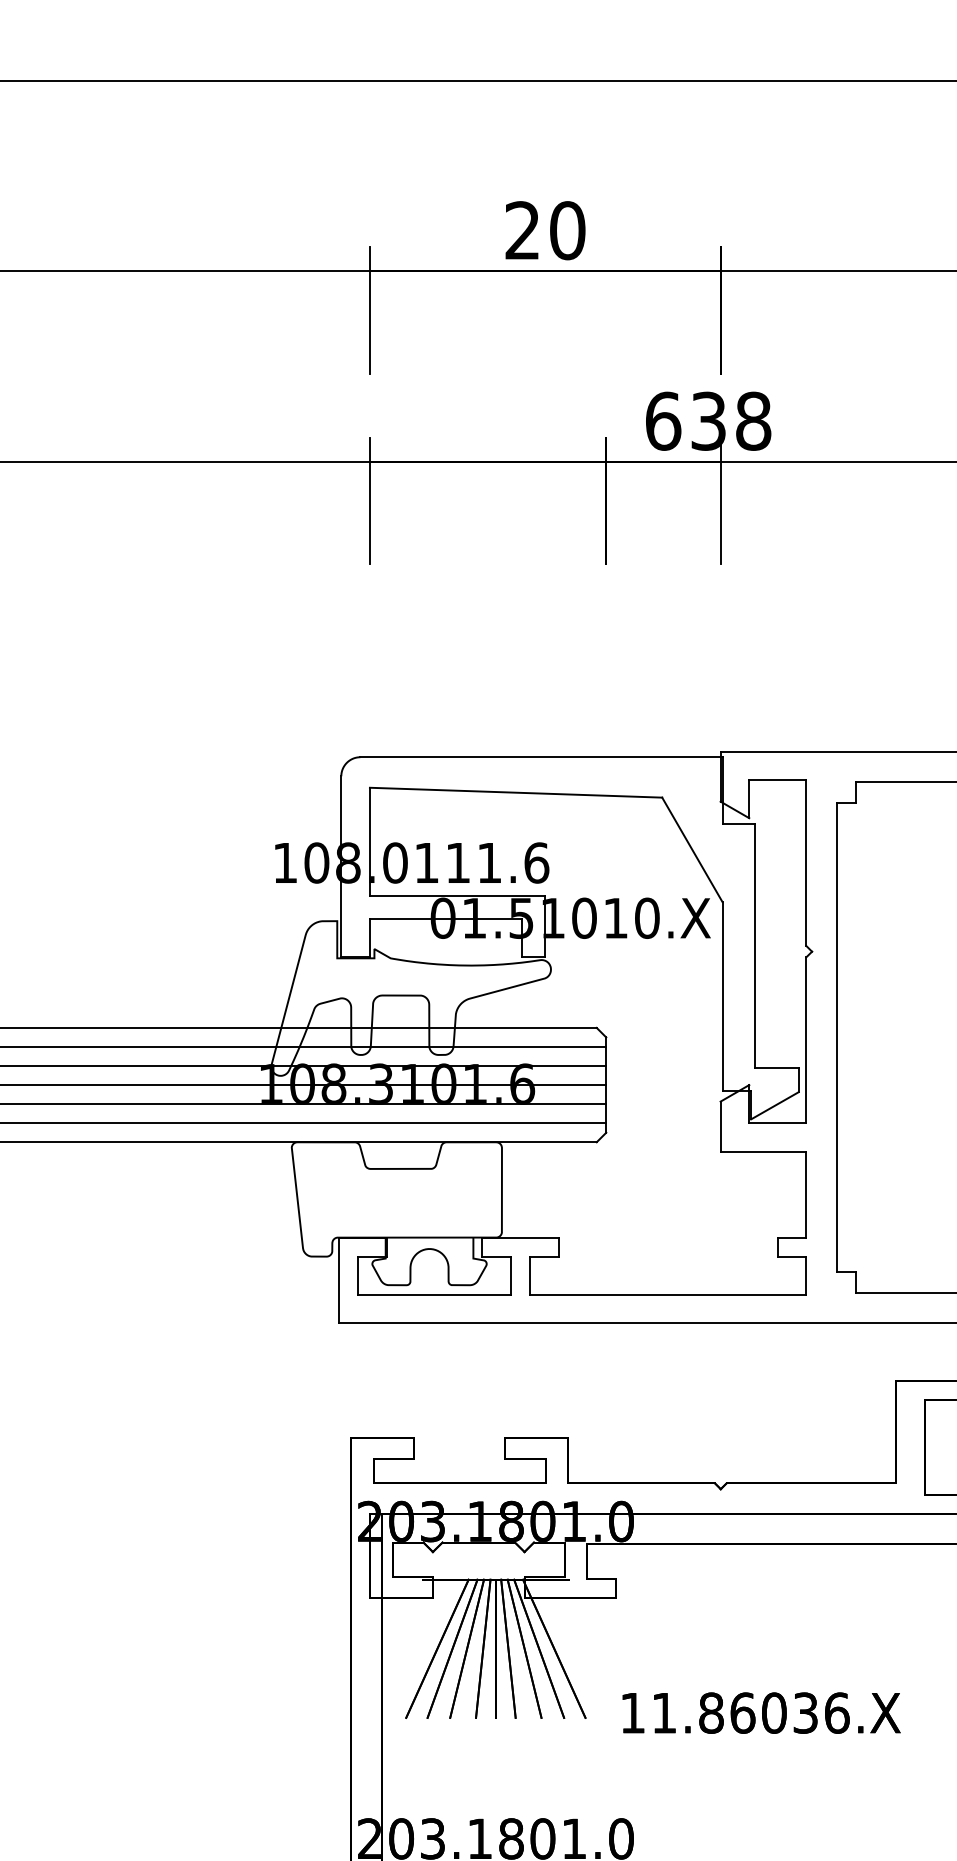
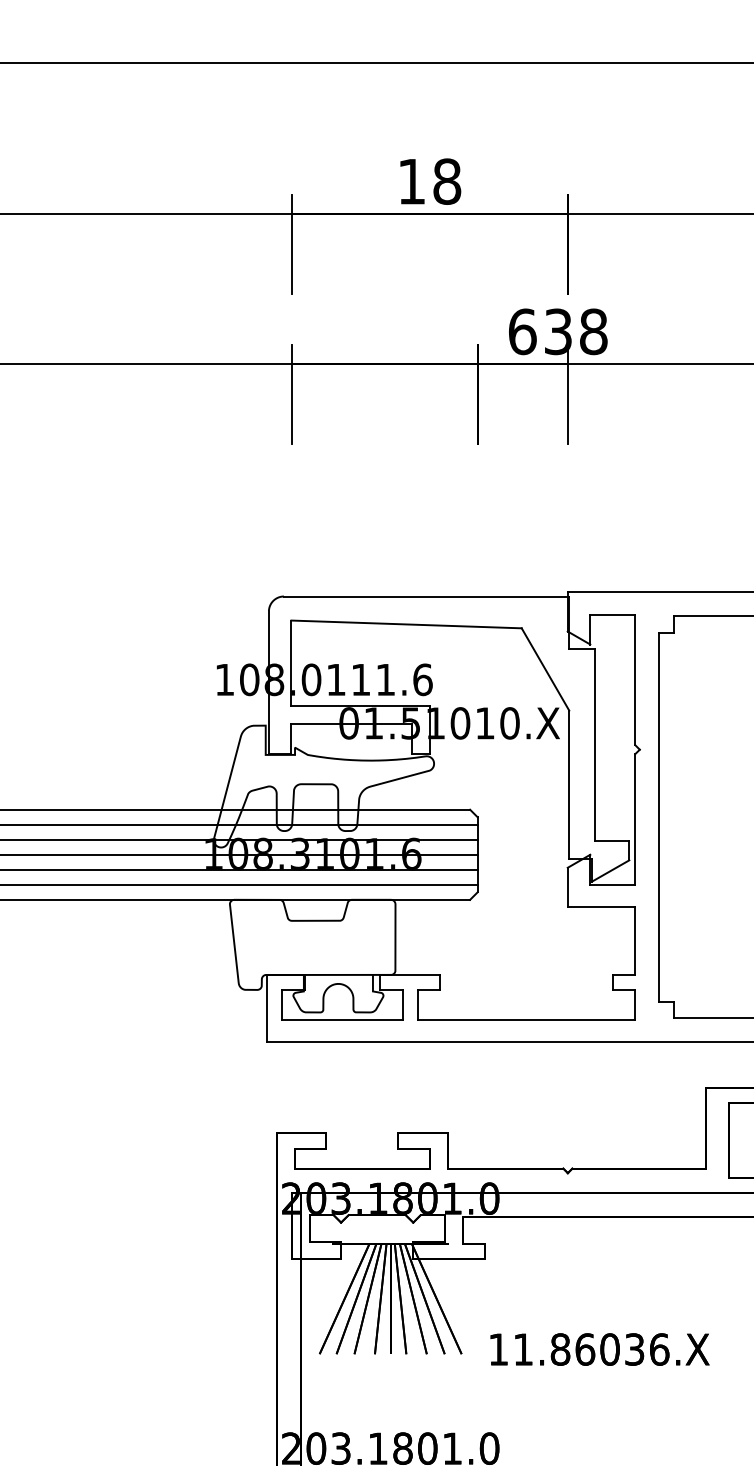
text: (545, 230) -> (429, 181), 20 -> 18

